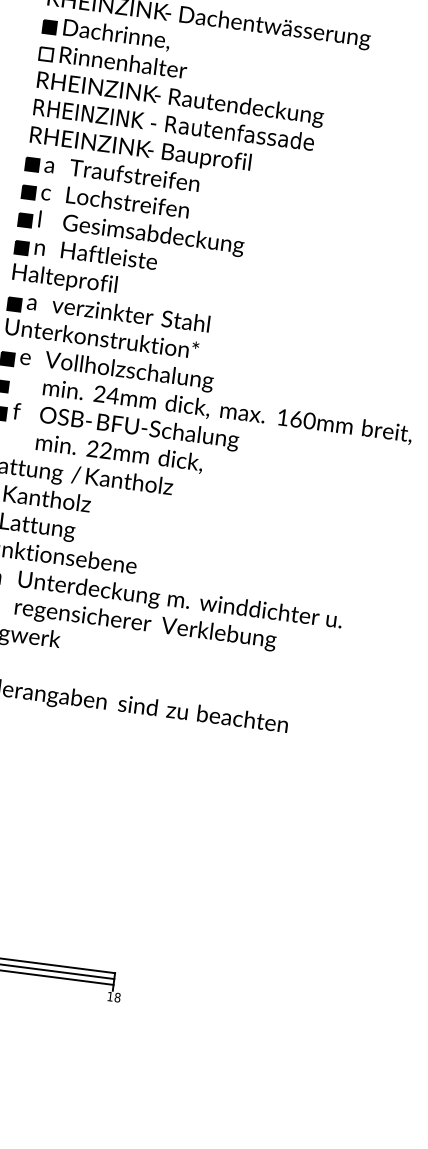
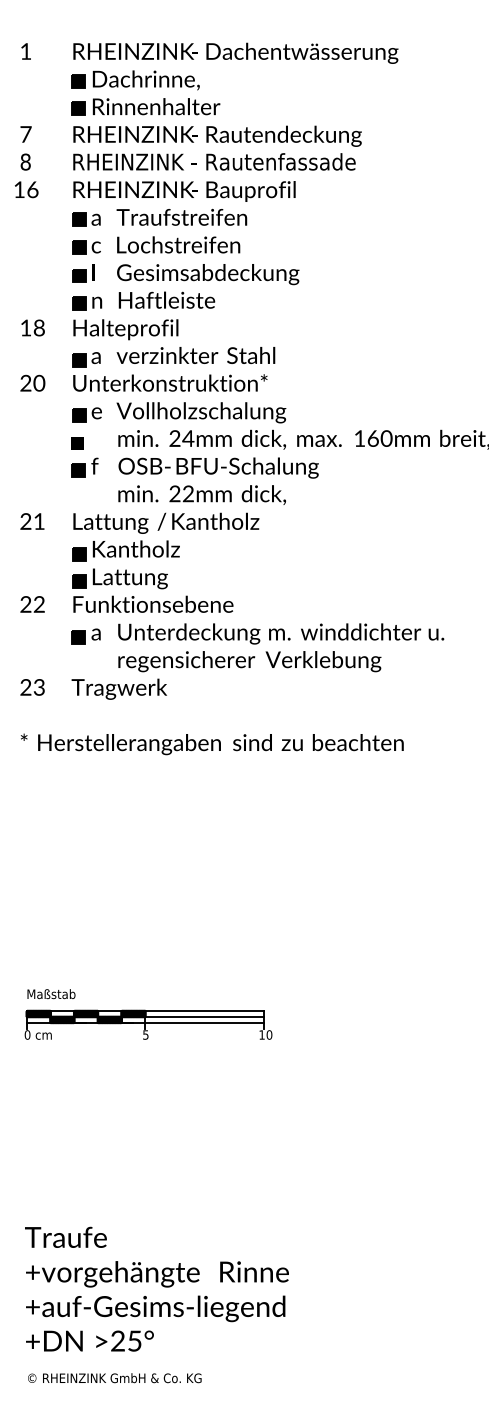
fill: (45, 54) -> (78, 108), added
text: (117, 997) -> (269, 1034), 18 -> 10

